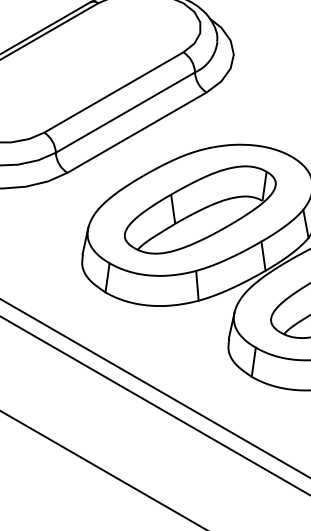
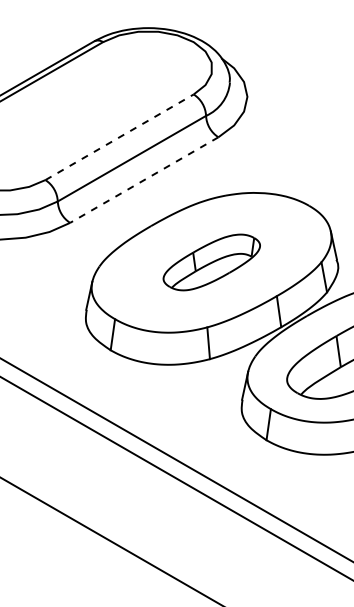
line: (113, 92) -> (119, 137), solid -> dashed
line: (137, 133) -> (144, 180), solid -> dashed
part: (200, 210) -> (211, 262), size x0.6

